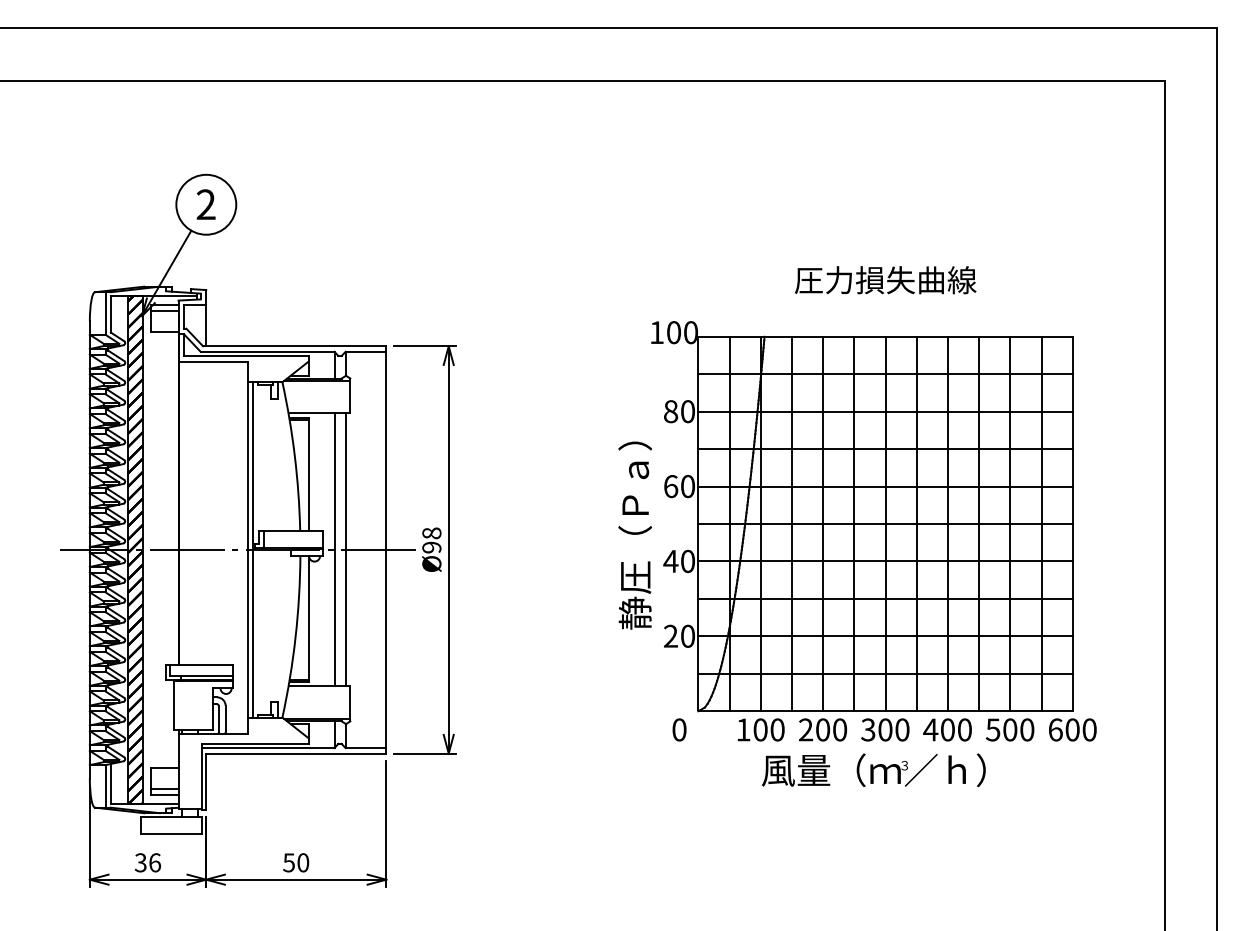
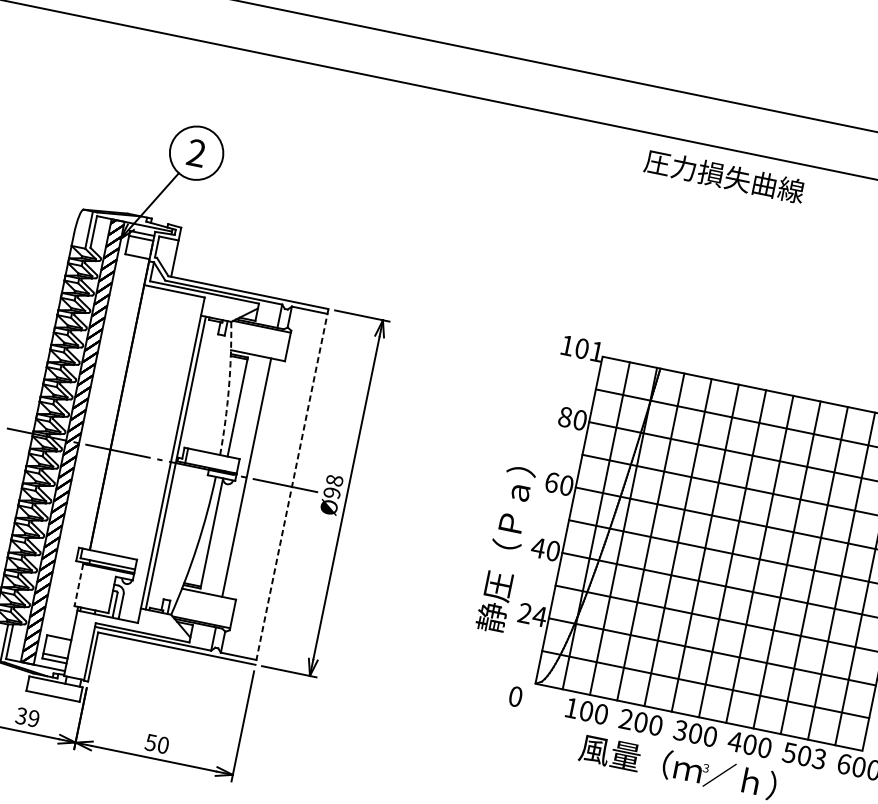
text: (885, 280) -> (724, 176), moved
text: (691, 332) -> (597, 351), 100 -> 101
arc: (294, 456) -> (228, 388), solid -> dashed
text: (634, 535) -> (504, 549), moved
line: (345, 549) -> (256, 479), removed
line: (386, 549) -> (292, 486), solid -> dashed
text: (687, 635) -> (539, 615), 20 -> 24
line: (174, 706) -> (78, 585), solid -> dashed
text: (1027, 729) -> (819, 758), 500 -> 503
text: (155, 862) -> (34, 718), 36 -> 39

